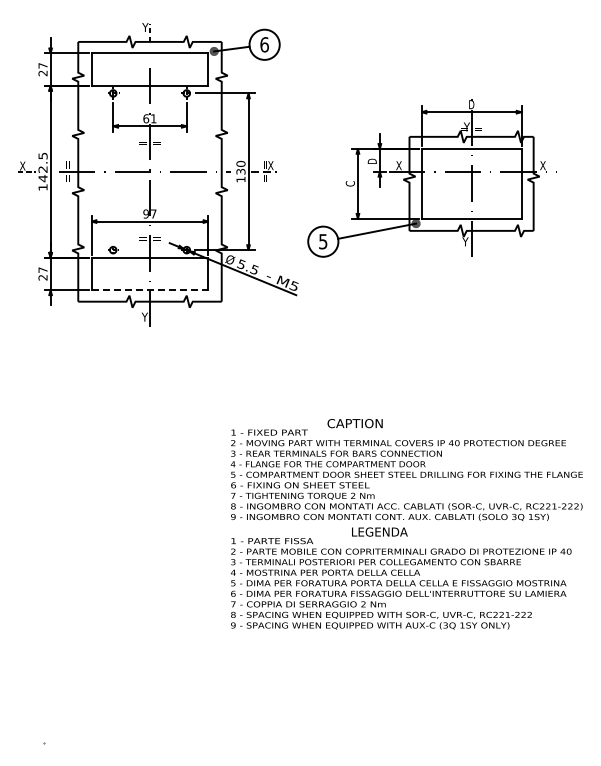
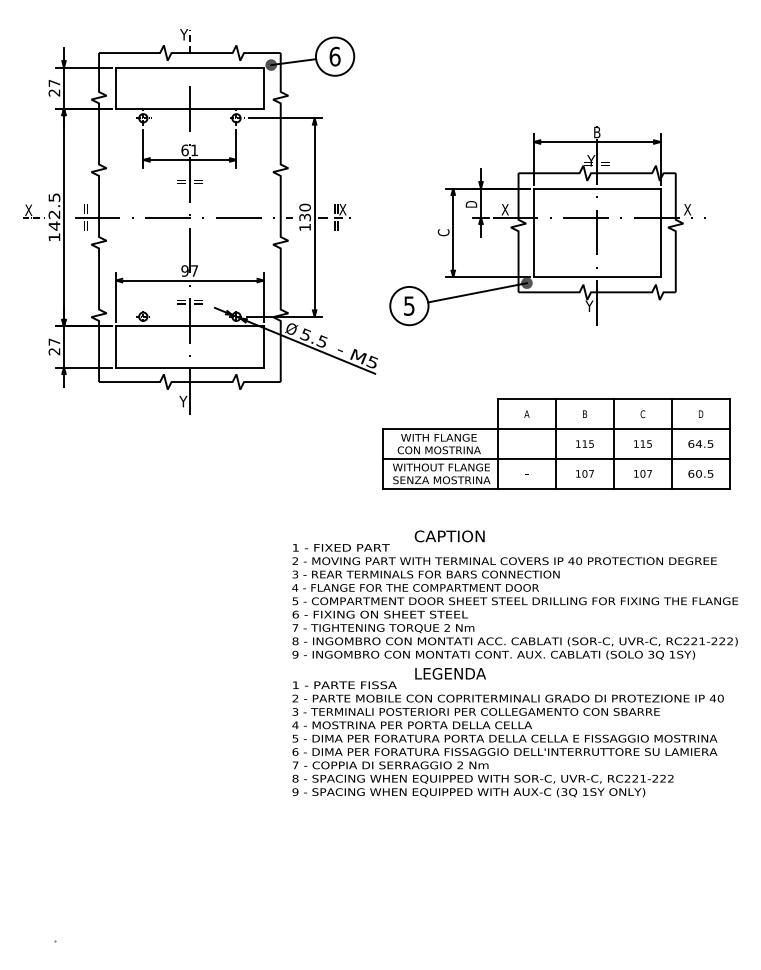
text: (472, 104) -> (598, 132), D -> B
line: (150, 290) -> (190, 367), dashed -> solid
part: (438, 350) -> (555, 443), added
text: (379, 531) -> (450, 673), moved

